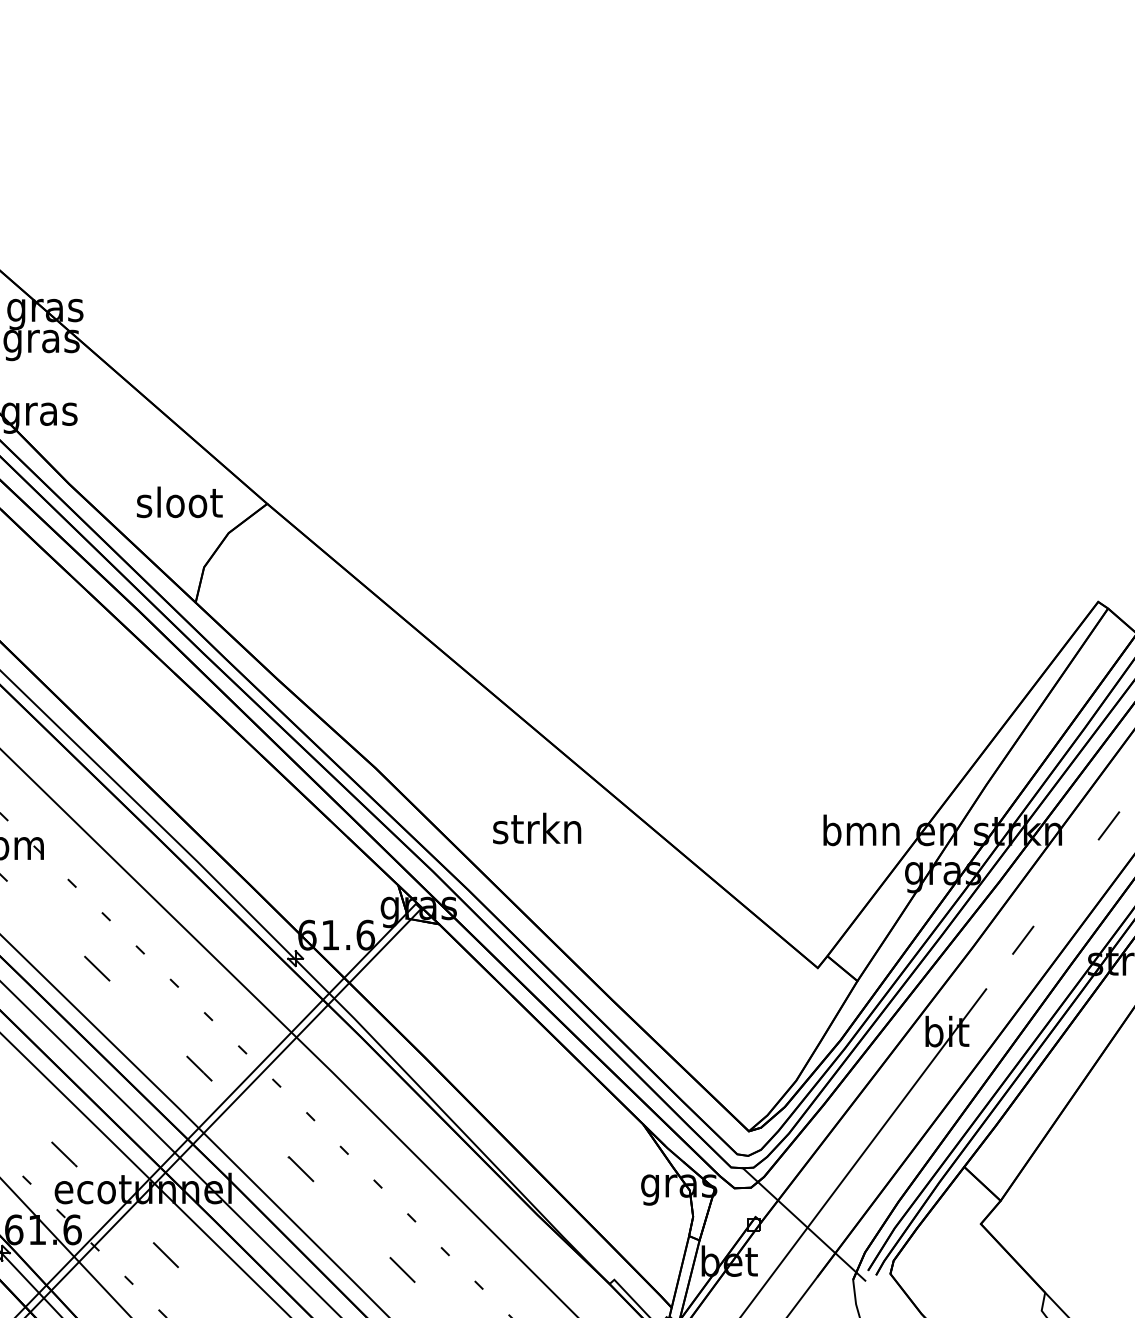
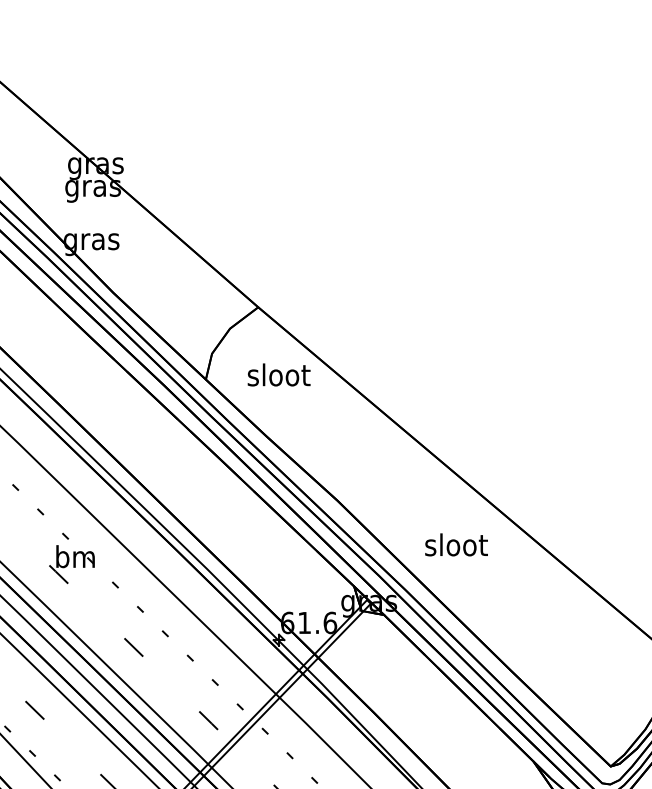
text: (179, 502) -> (278, 375), moved
text: (537, 828) -> (456, 544), strkn -> sloot

